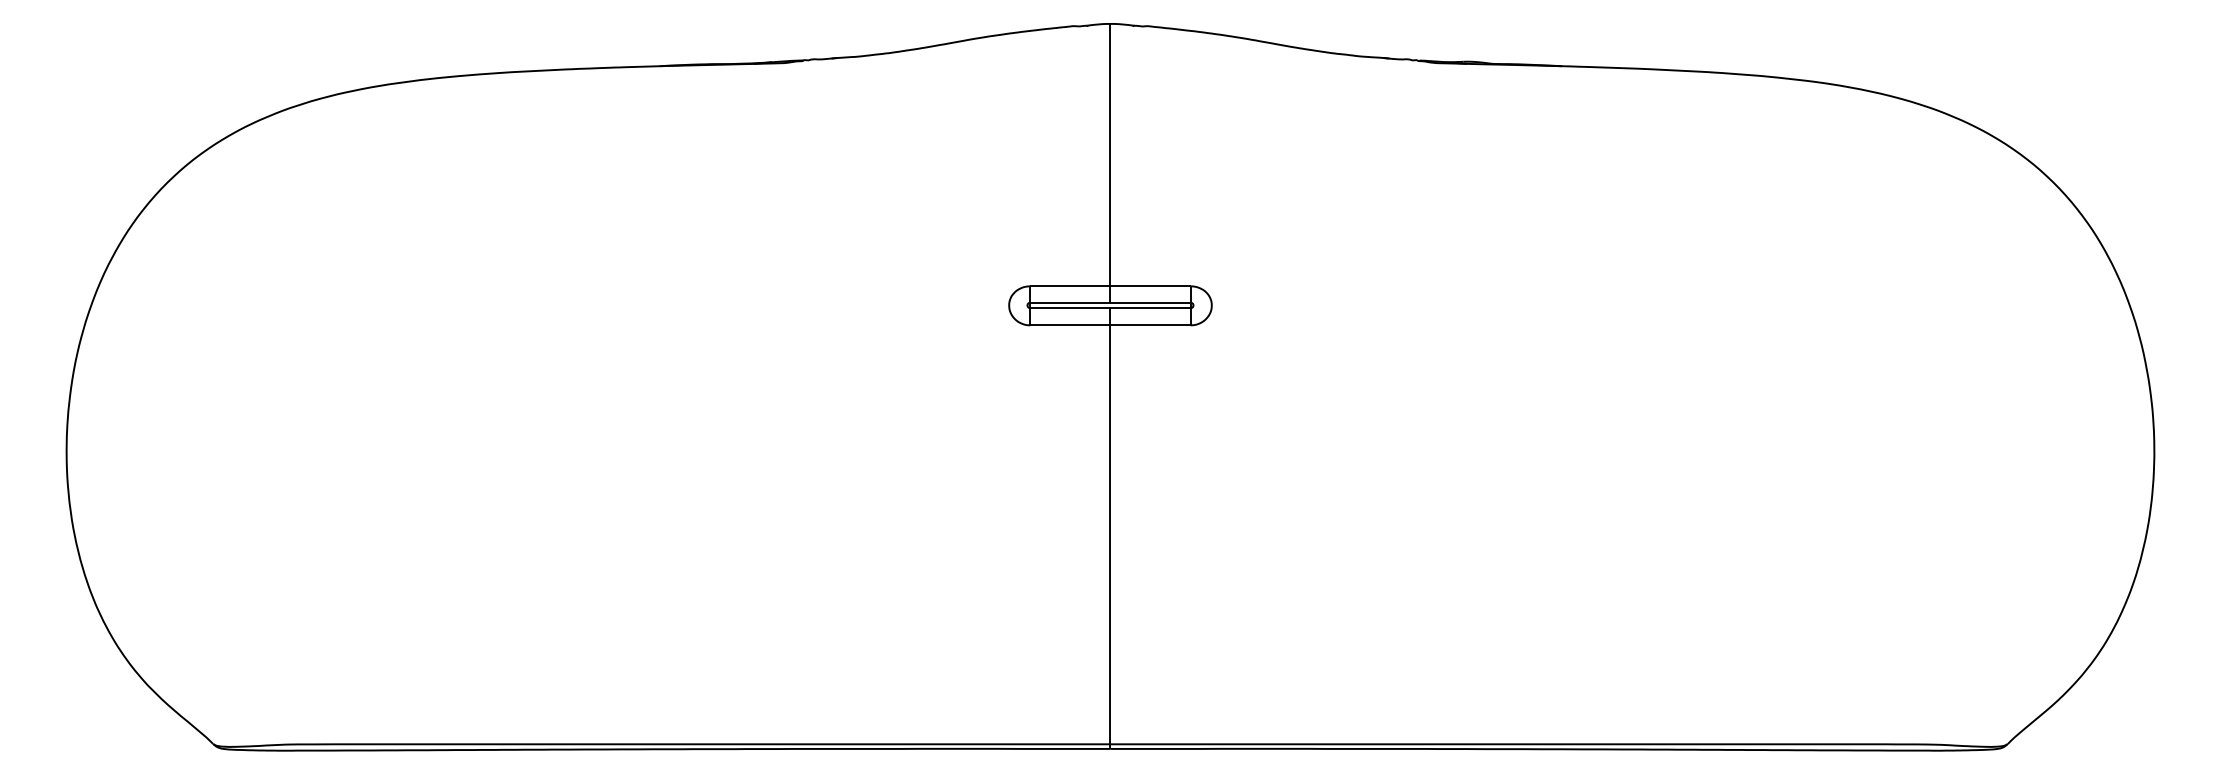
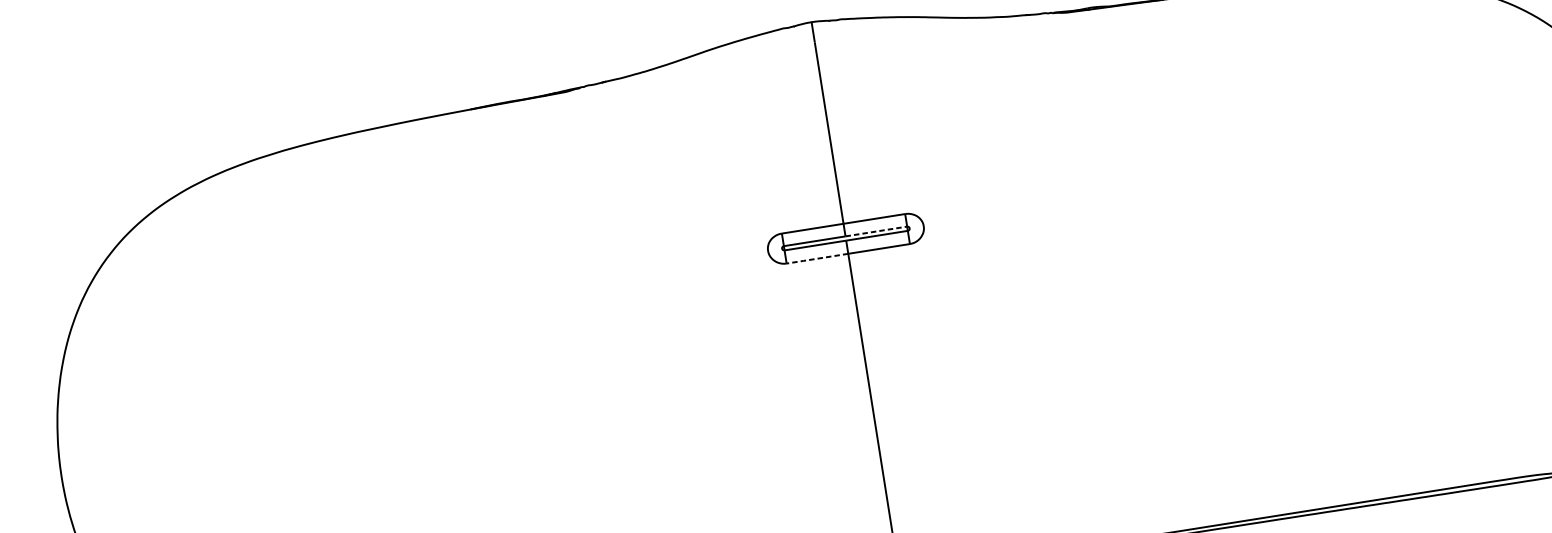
line: (1151, 302) -> (877, 231), solid -> dashed
line: (1069, 325) -> (816, 258), solid -> dashed

